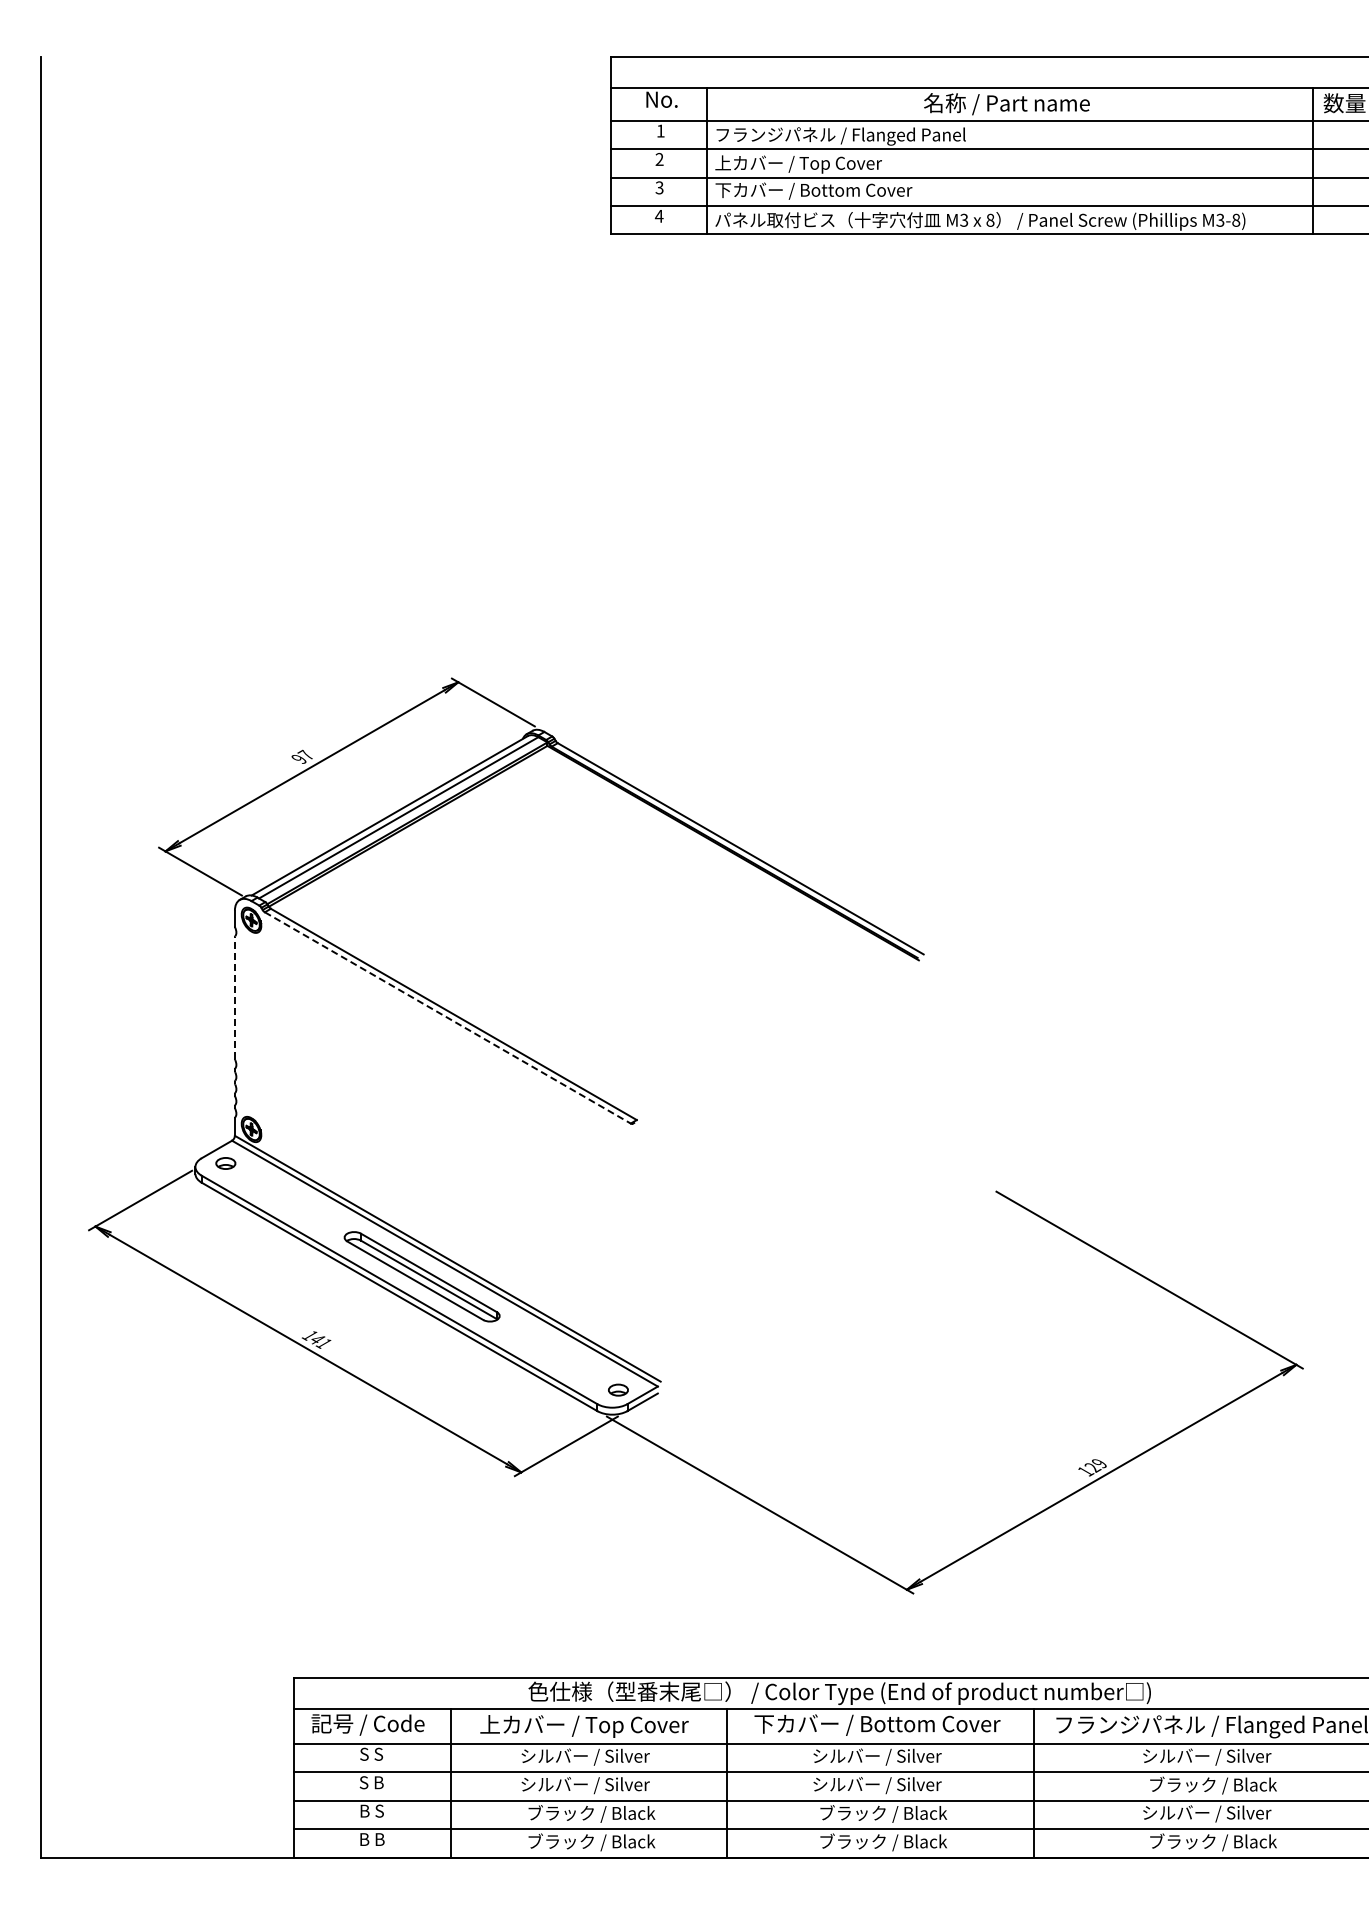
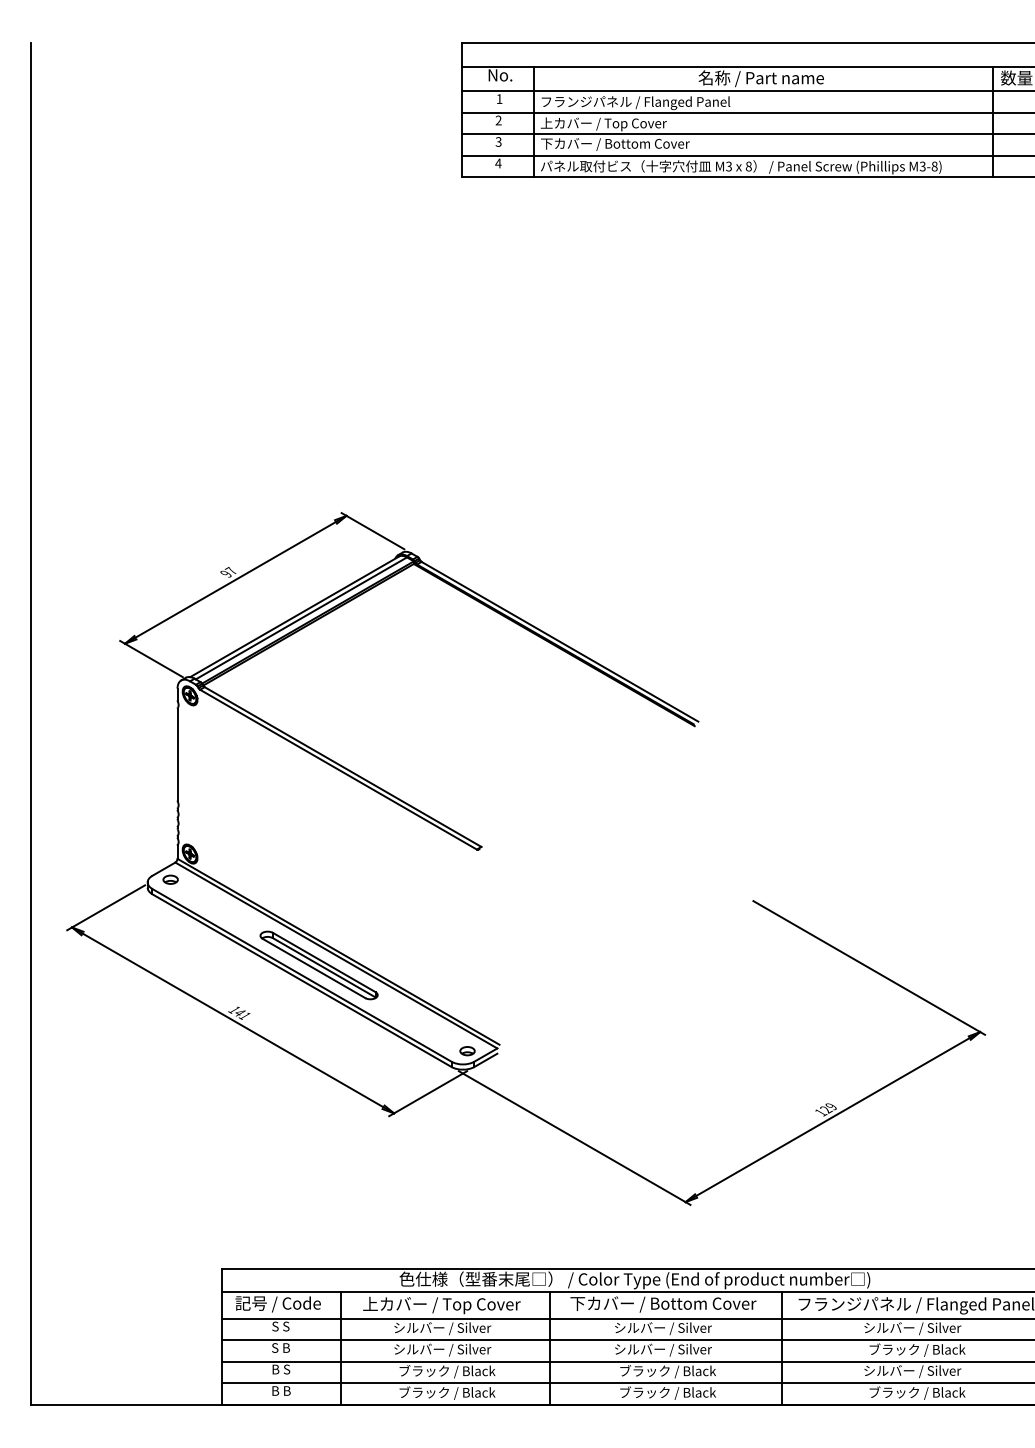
line: (234, 997) -> (177, 754), dashed -> solid
line: (448, 1018) -> (339, 770), dashed -> solid

